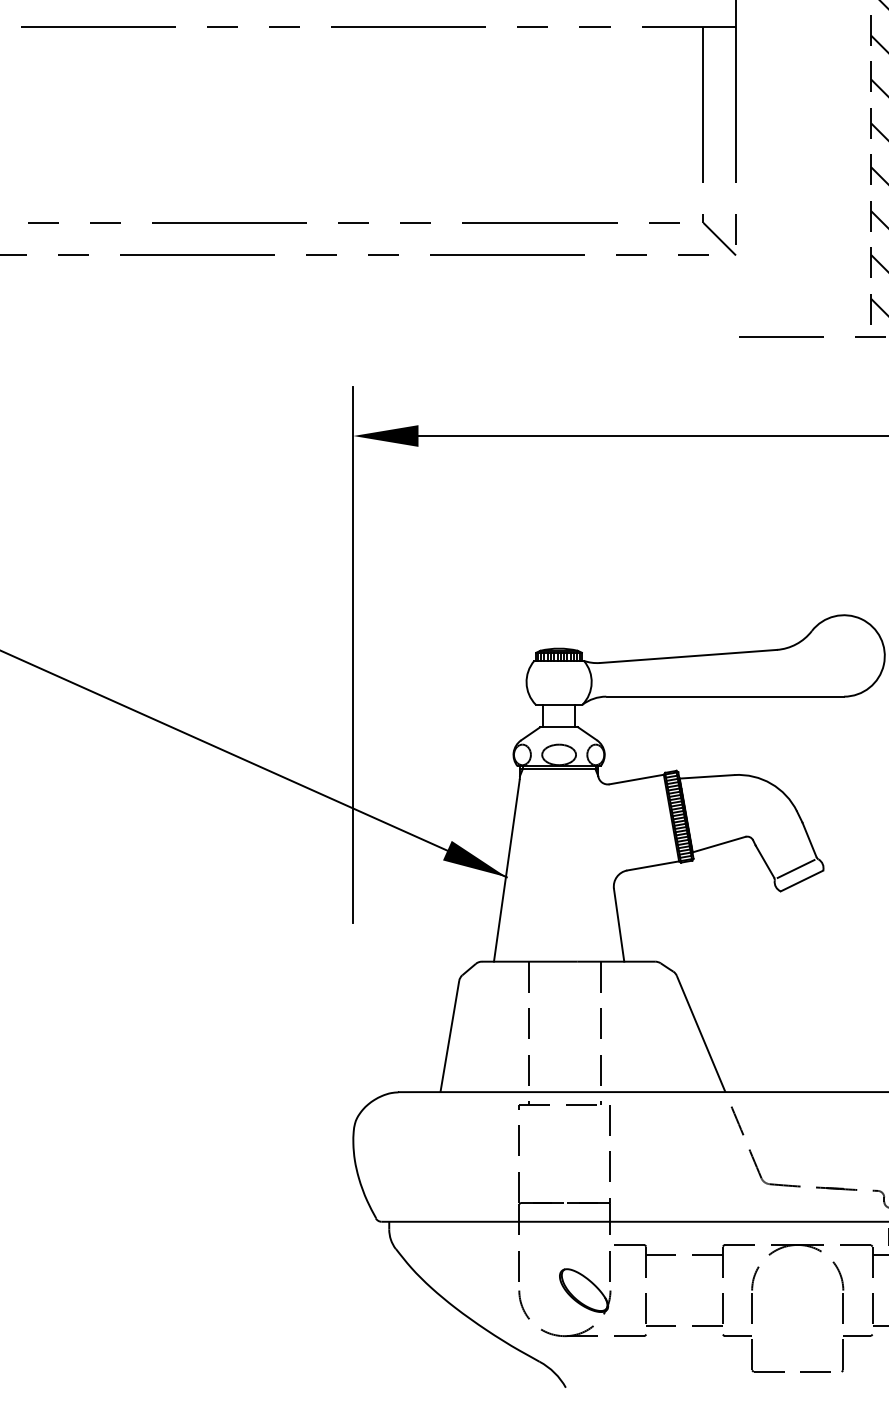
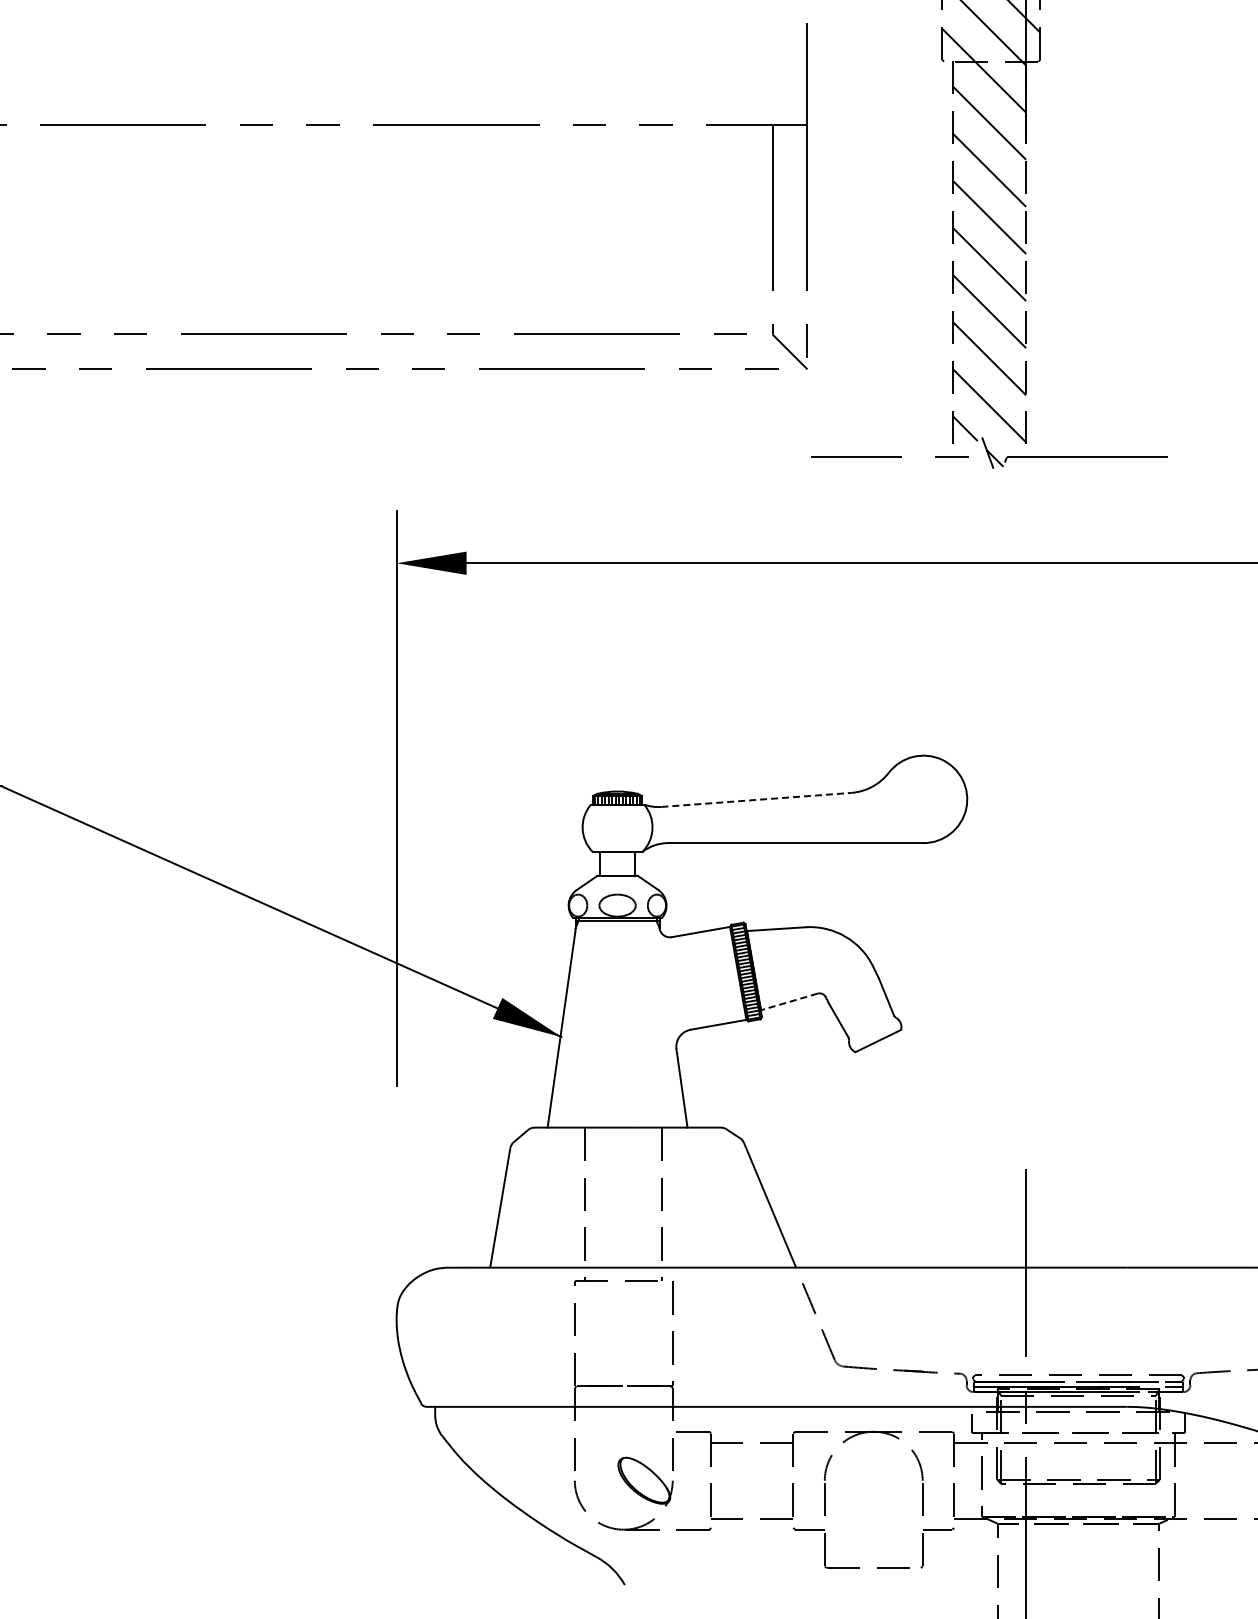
line: (688, 656) -> (756, 799), solid -> dashed
line: (718, 845) -> (788, 1002), solid -> dashed
line: (795, 868) -> (871, 1027), removed

